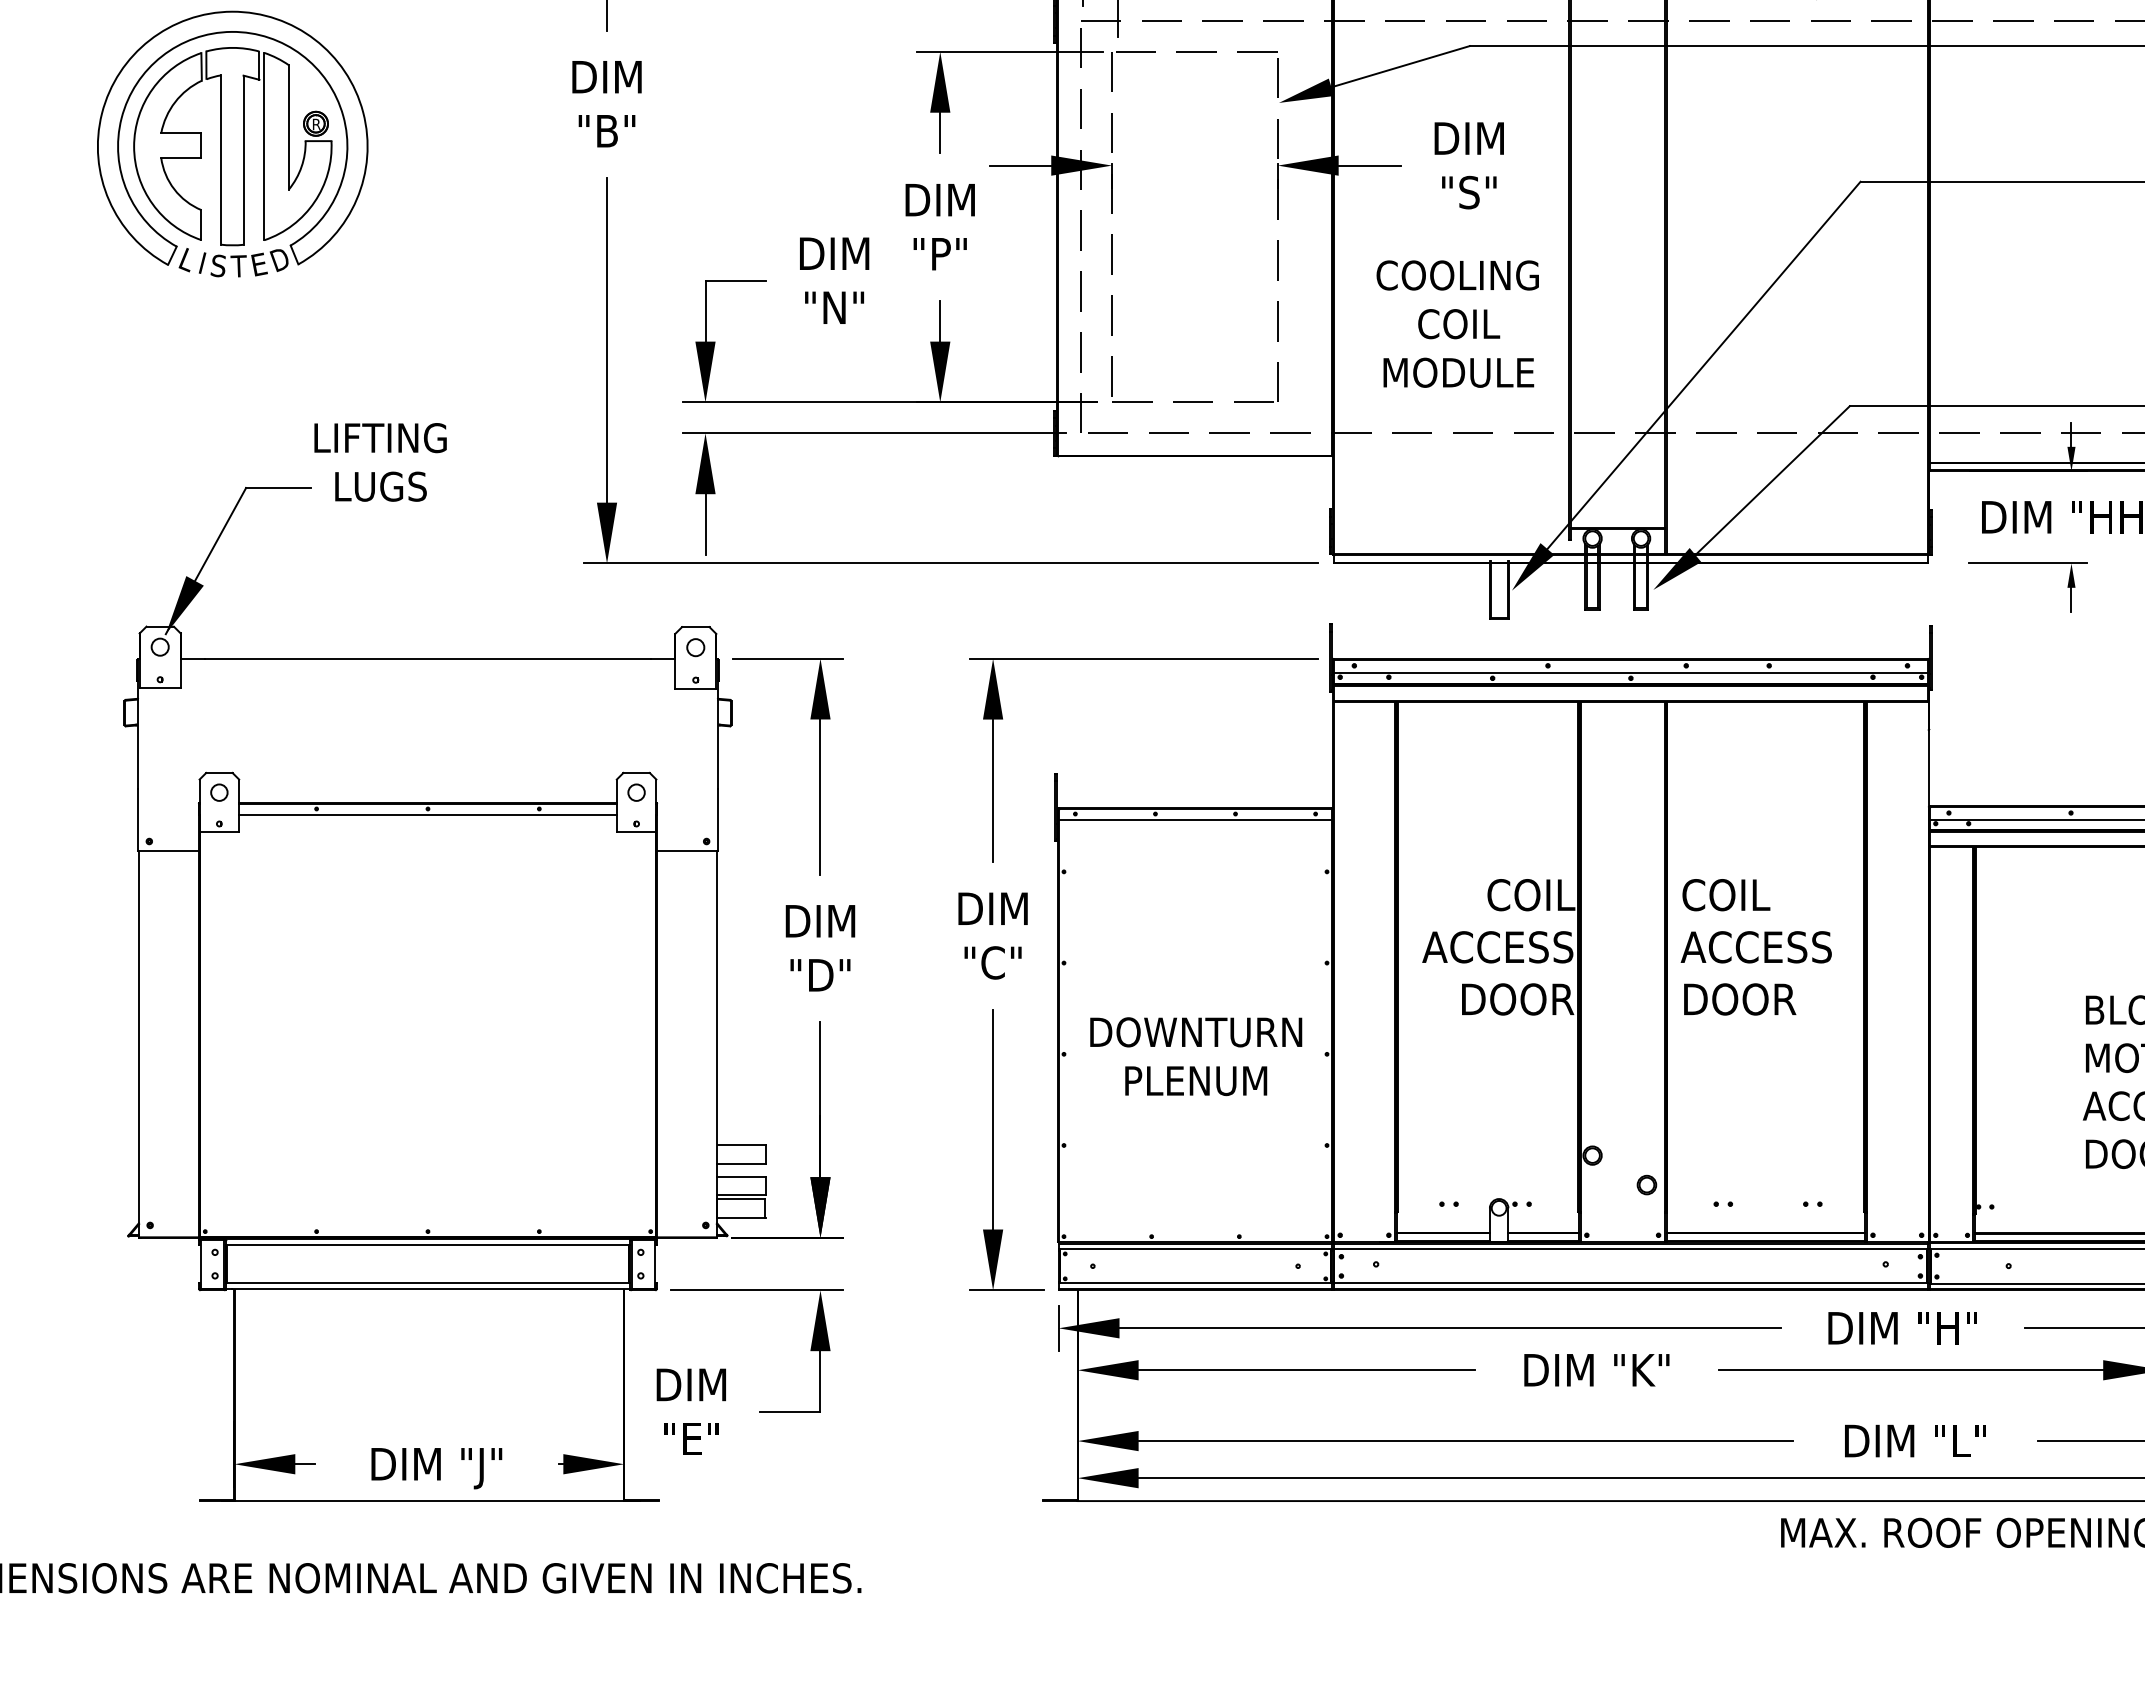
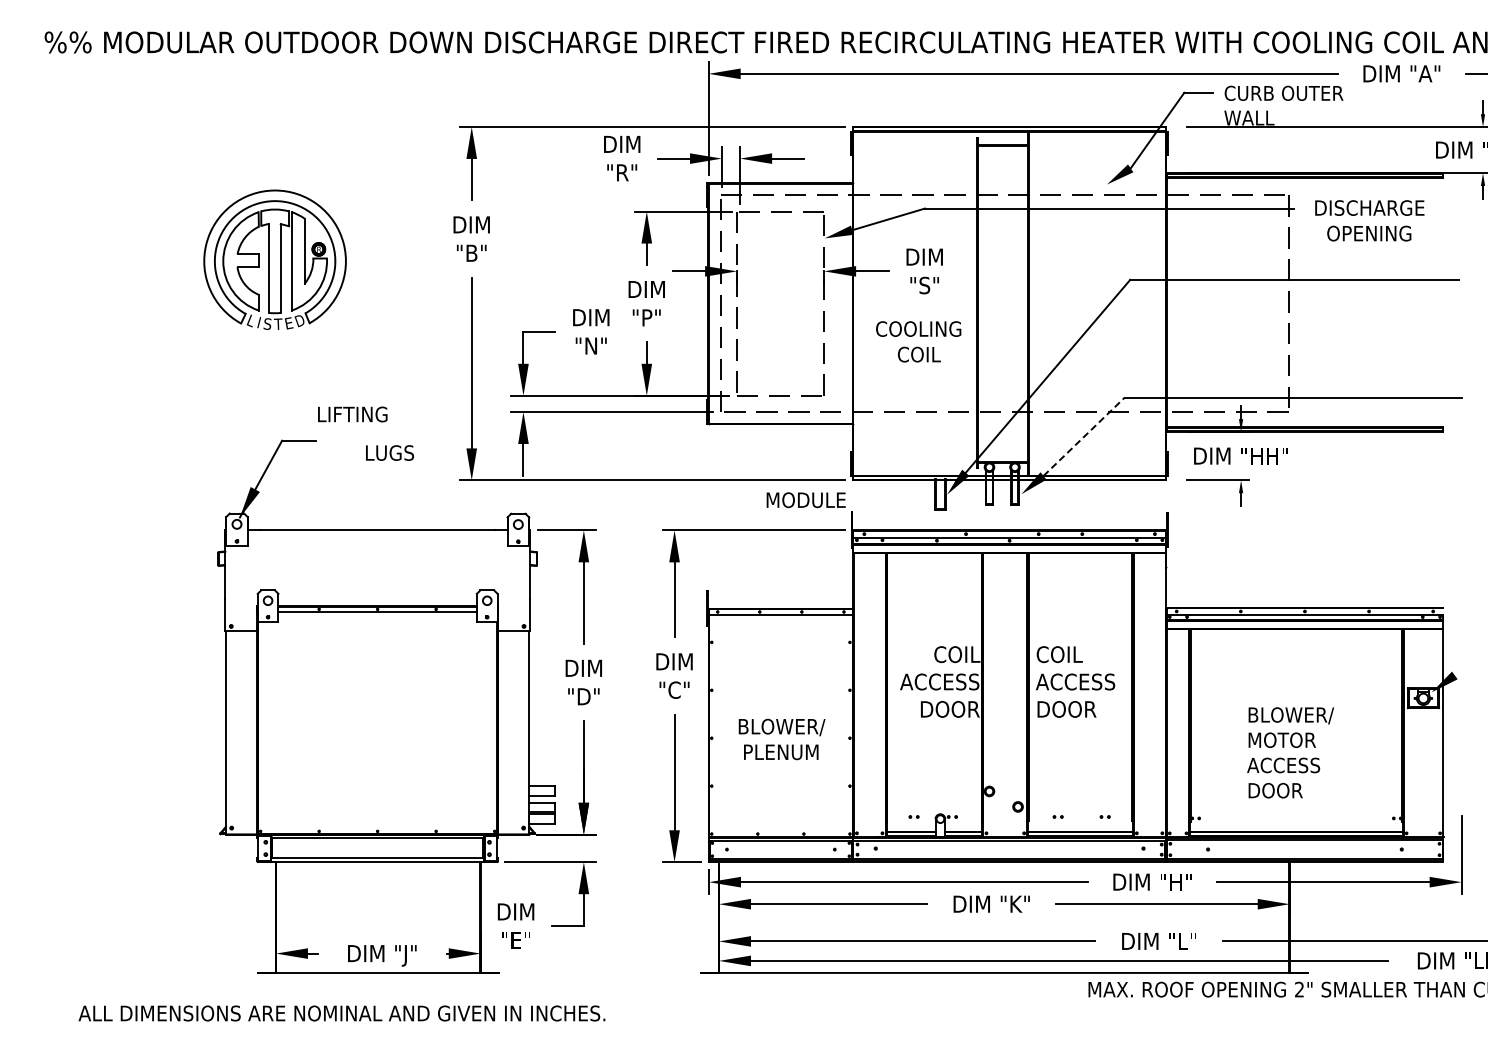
text: (1457, 373) -> (805, 500), moved
line: (1773, 479) -> (1084, 436), solid -> dashed
text: (380, 485) -> (389, 452), moved
text: (1194, 1033) -> (780, 727), DOWNTURN -> BLOWER/

